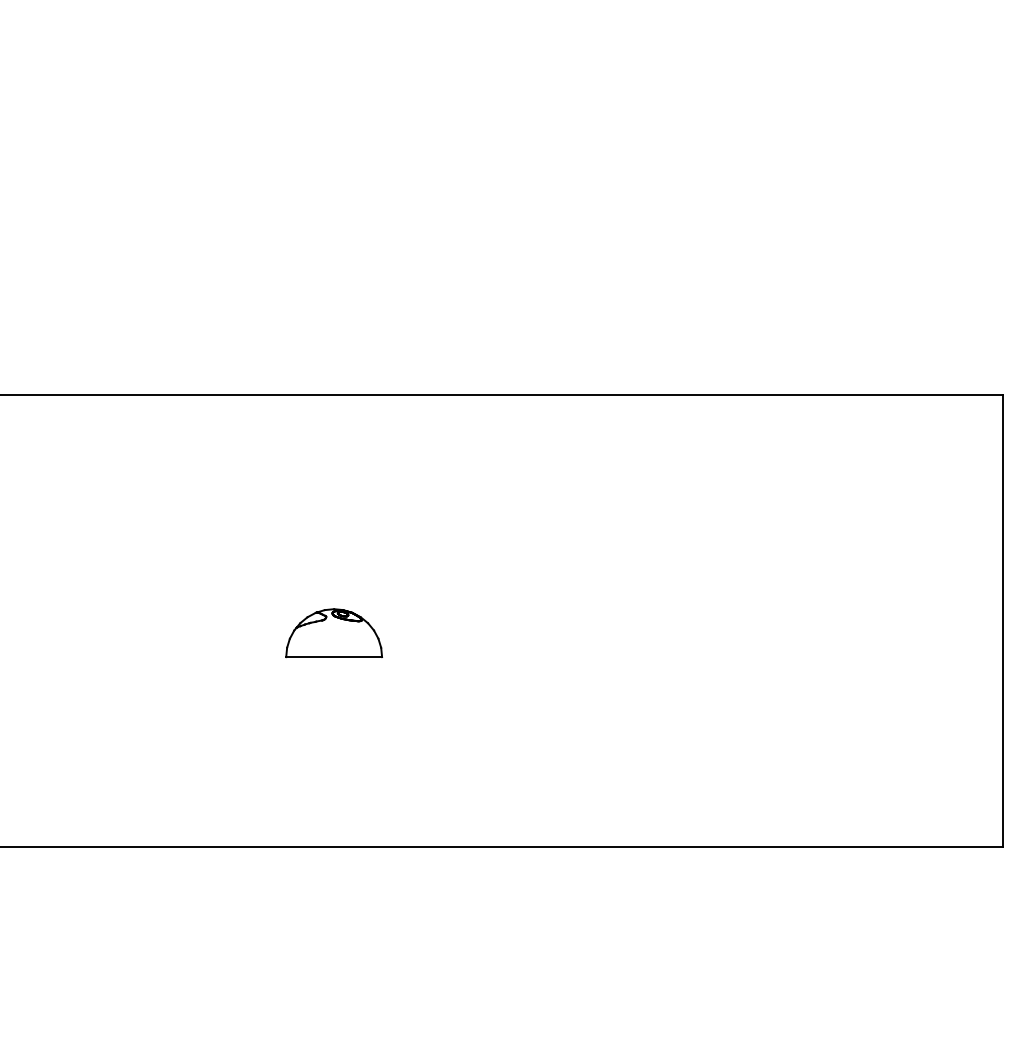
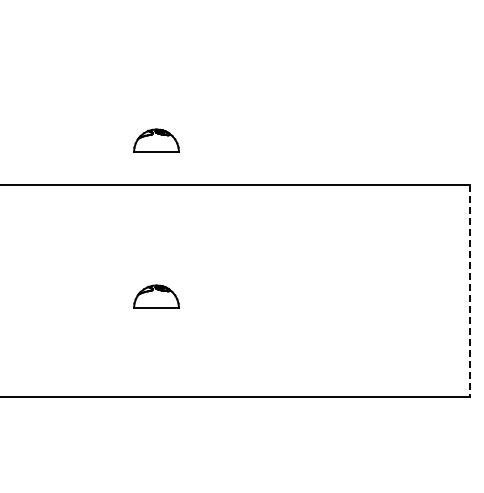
part: (334, 299) -> (156, 140), added
line: (1001, 619) -> (469, 290), solid -> dashed

